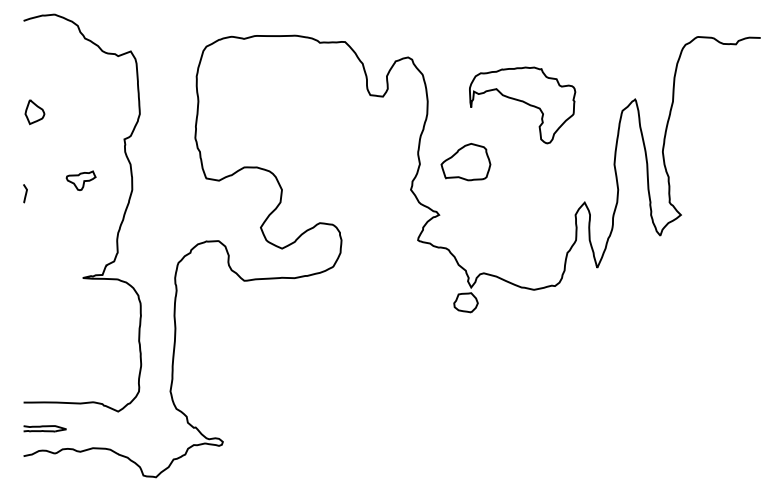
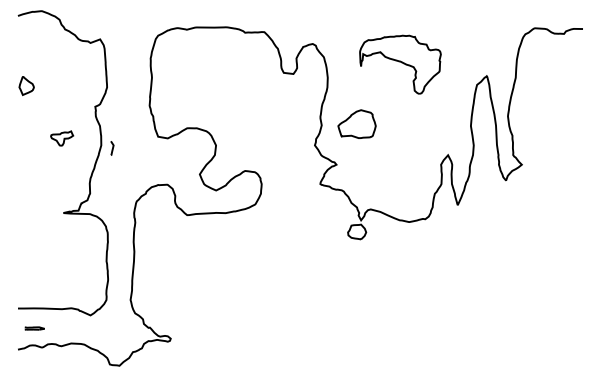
part: (522, 105) -> (400, 64), moved
curve: (25, 193) -> (112, 148), moved
part: (45, 428) -> (34, 328), size x0.6

